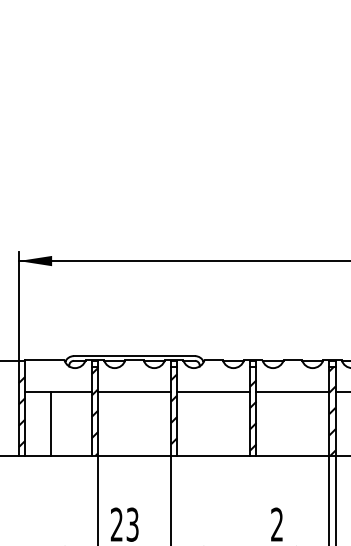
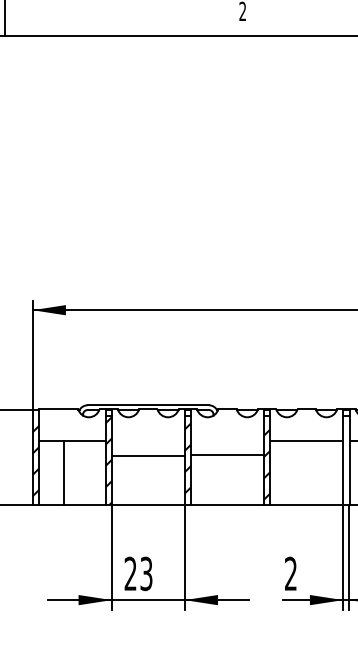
line: (133, 392) -> (147, 456), moved
line: (213, 392) -> (227, 455), moved
hatch: (332, 411) -> (346, 460), removed

